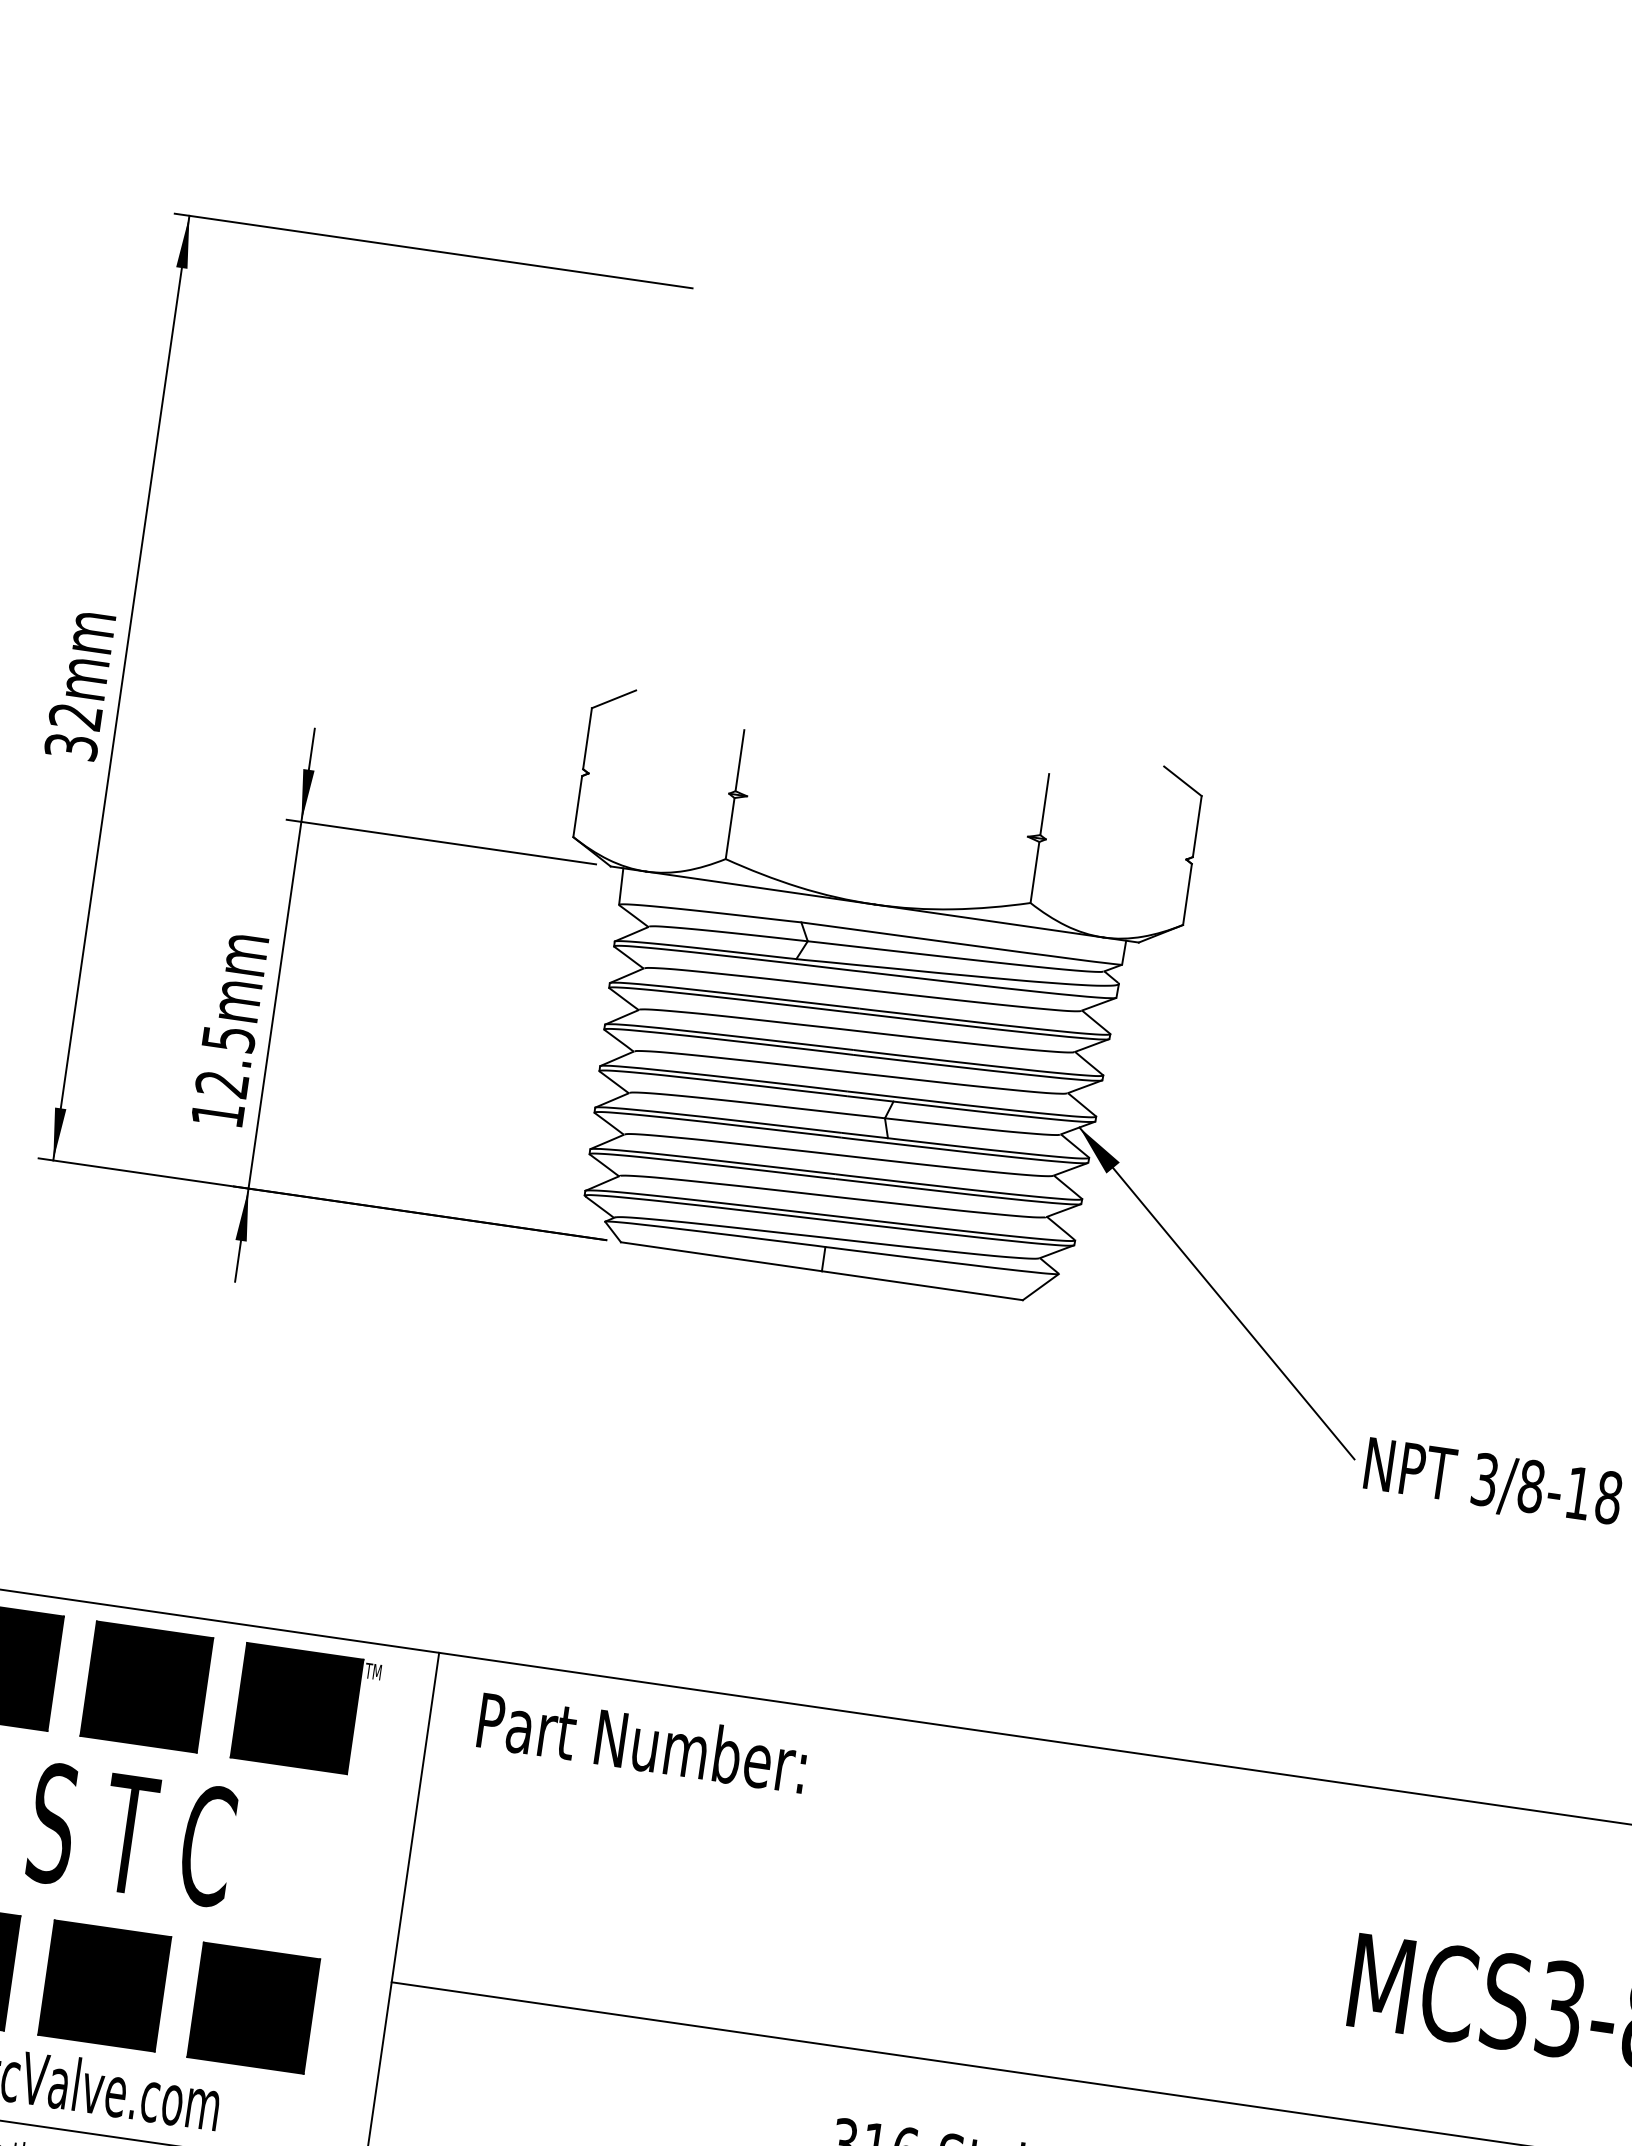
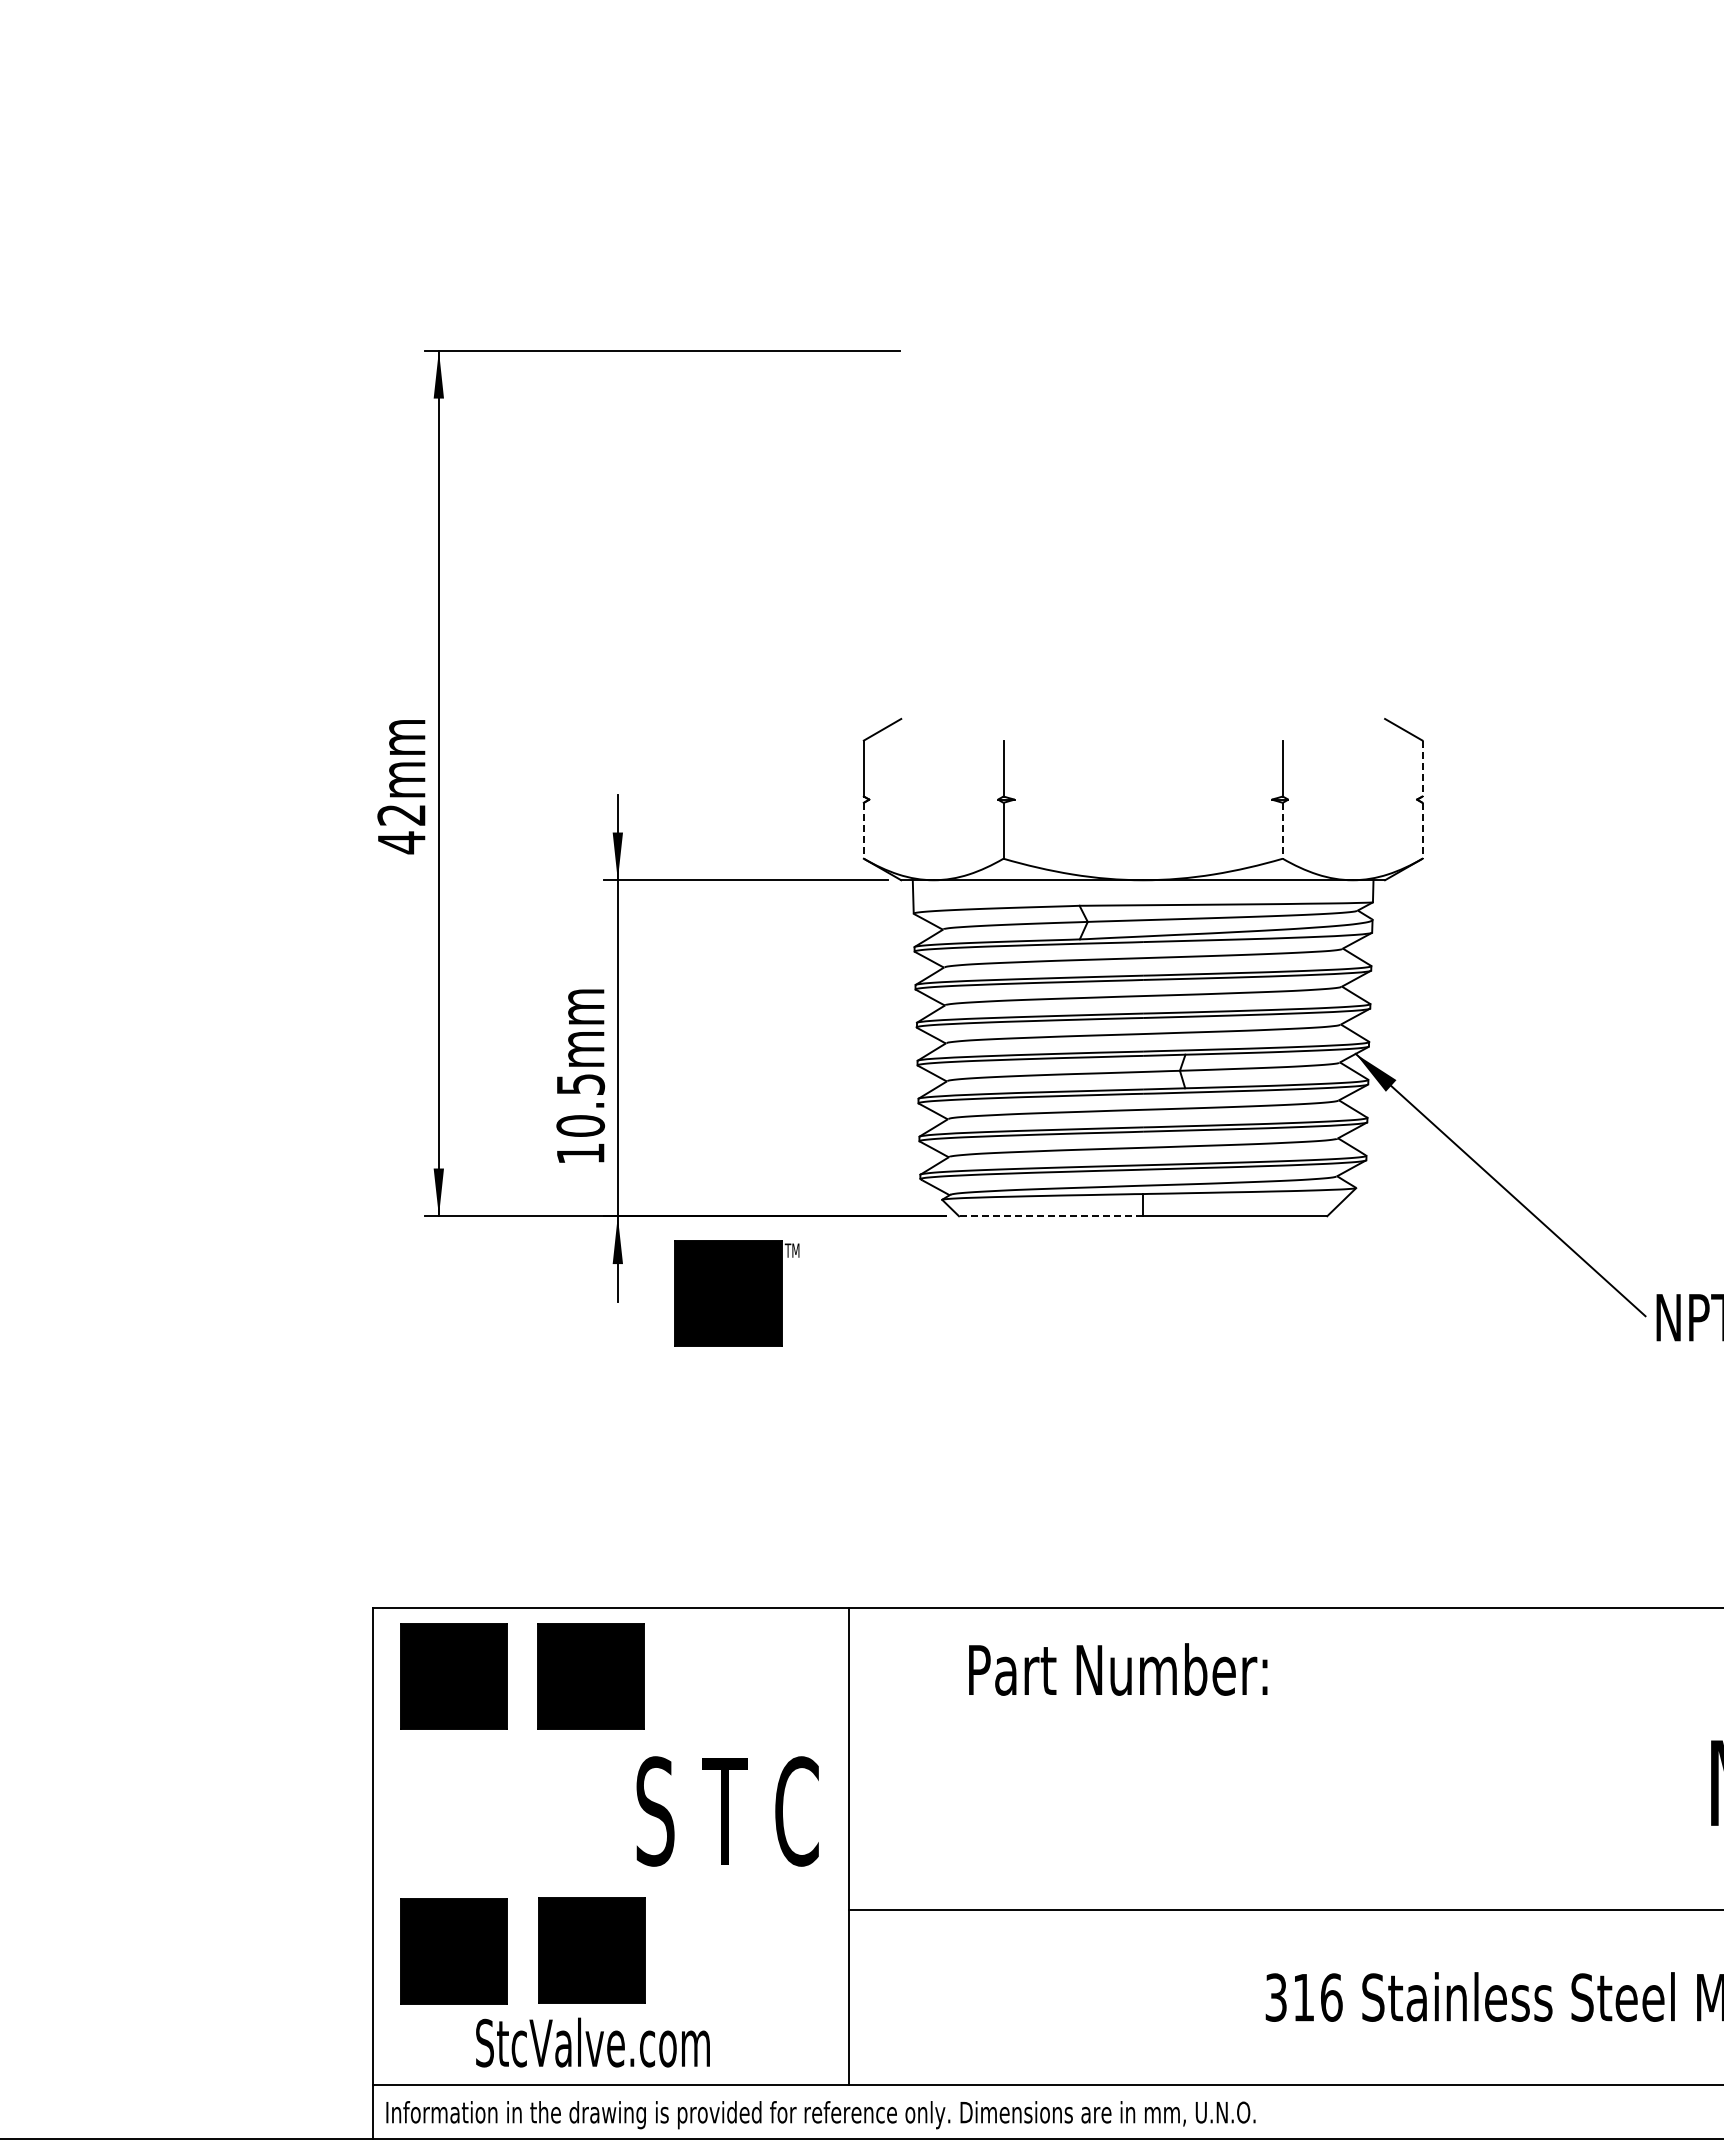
text: (71, 746) -> (401, 842), 32mm -> 42mm
line: (577, 806) -> (863, 830), solid -> dashed
line: (1197, 826) -> (1422, 768), solid -> dashed
line: (1034, 872) -> (1282, 830), solid -> dashed
line: (1187, 894) -> (1422, 830), solid -> dashed
text: (222, 1083) -> (580, 1125), 12.5mm -> 10.5mm
line: (720, 1256) -> (1050, 1216), solid -> dashed
part: (305, 1709) -> (736, 1293), moved
text: (642, 1742) -> (1118, 1669), moved
text: (131, 1834) -> (727, 1811), moved
part: (253, 2008) -> (728, 1951), removed

